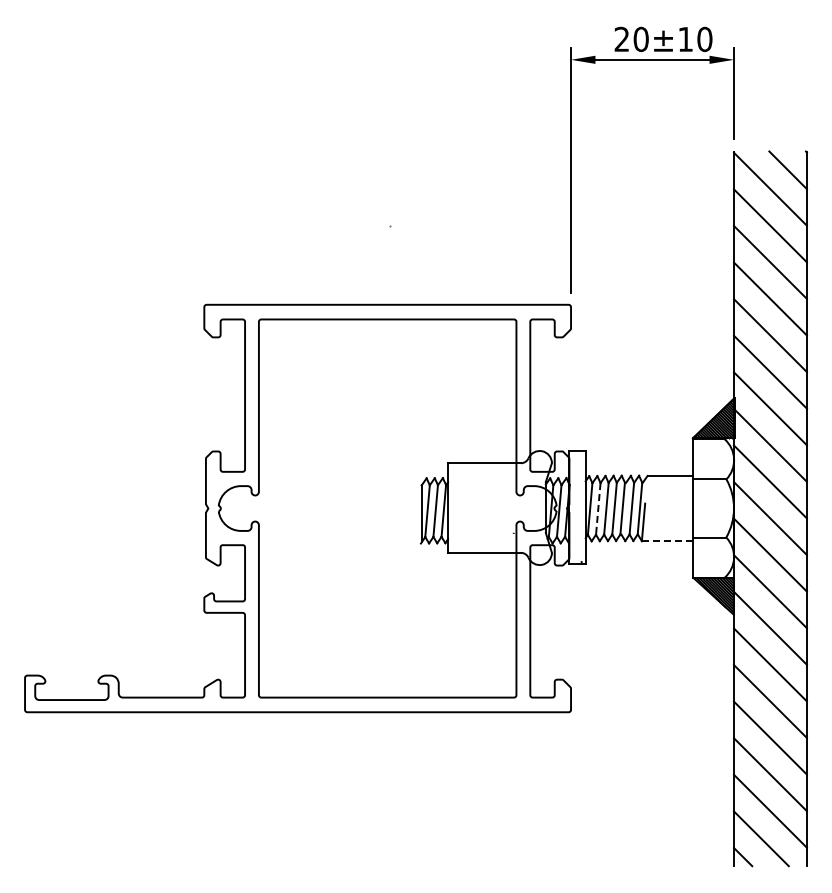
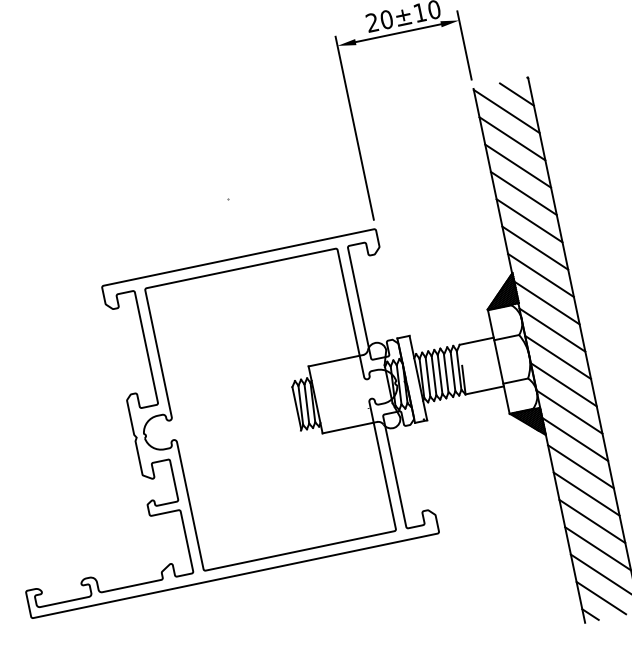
line: (598, 508) -> (428, 376), dashed -> solid
line: (667, 541) -> (484, 390), dashed -> solid

